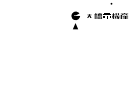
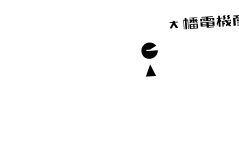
part: (75, 20) -> (149, 59), moved

